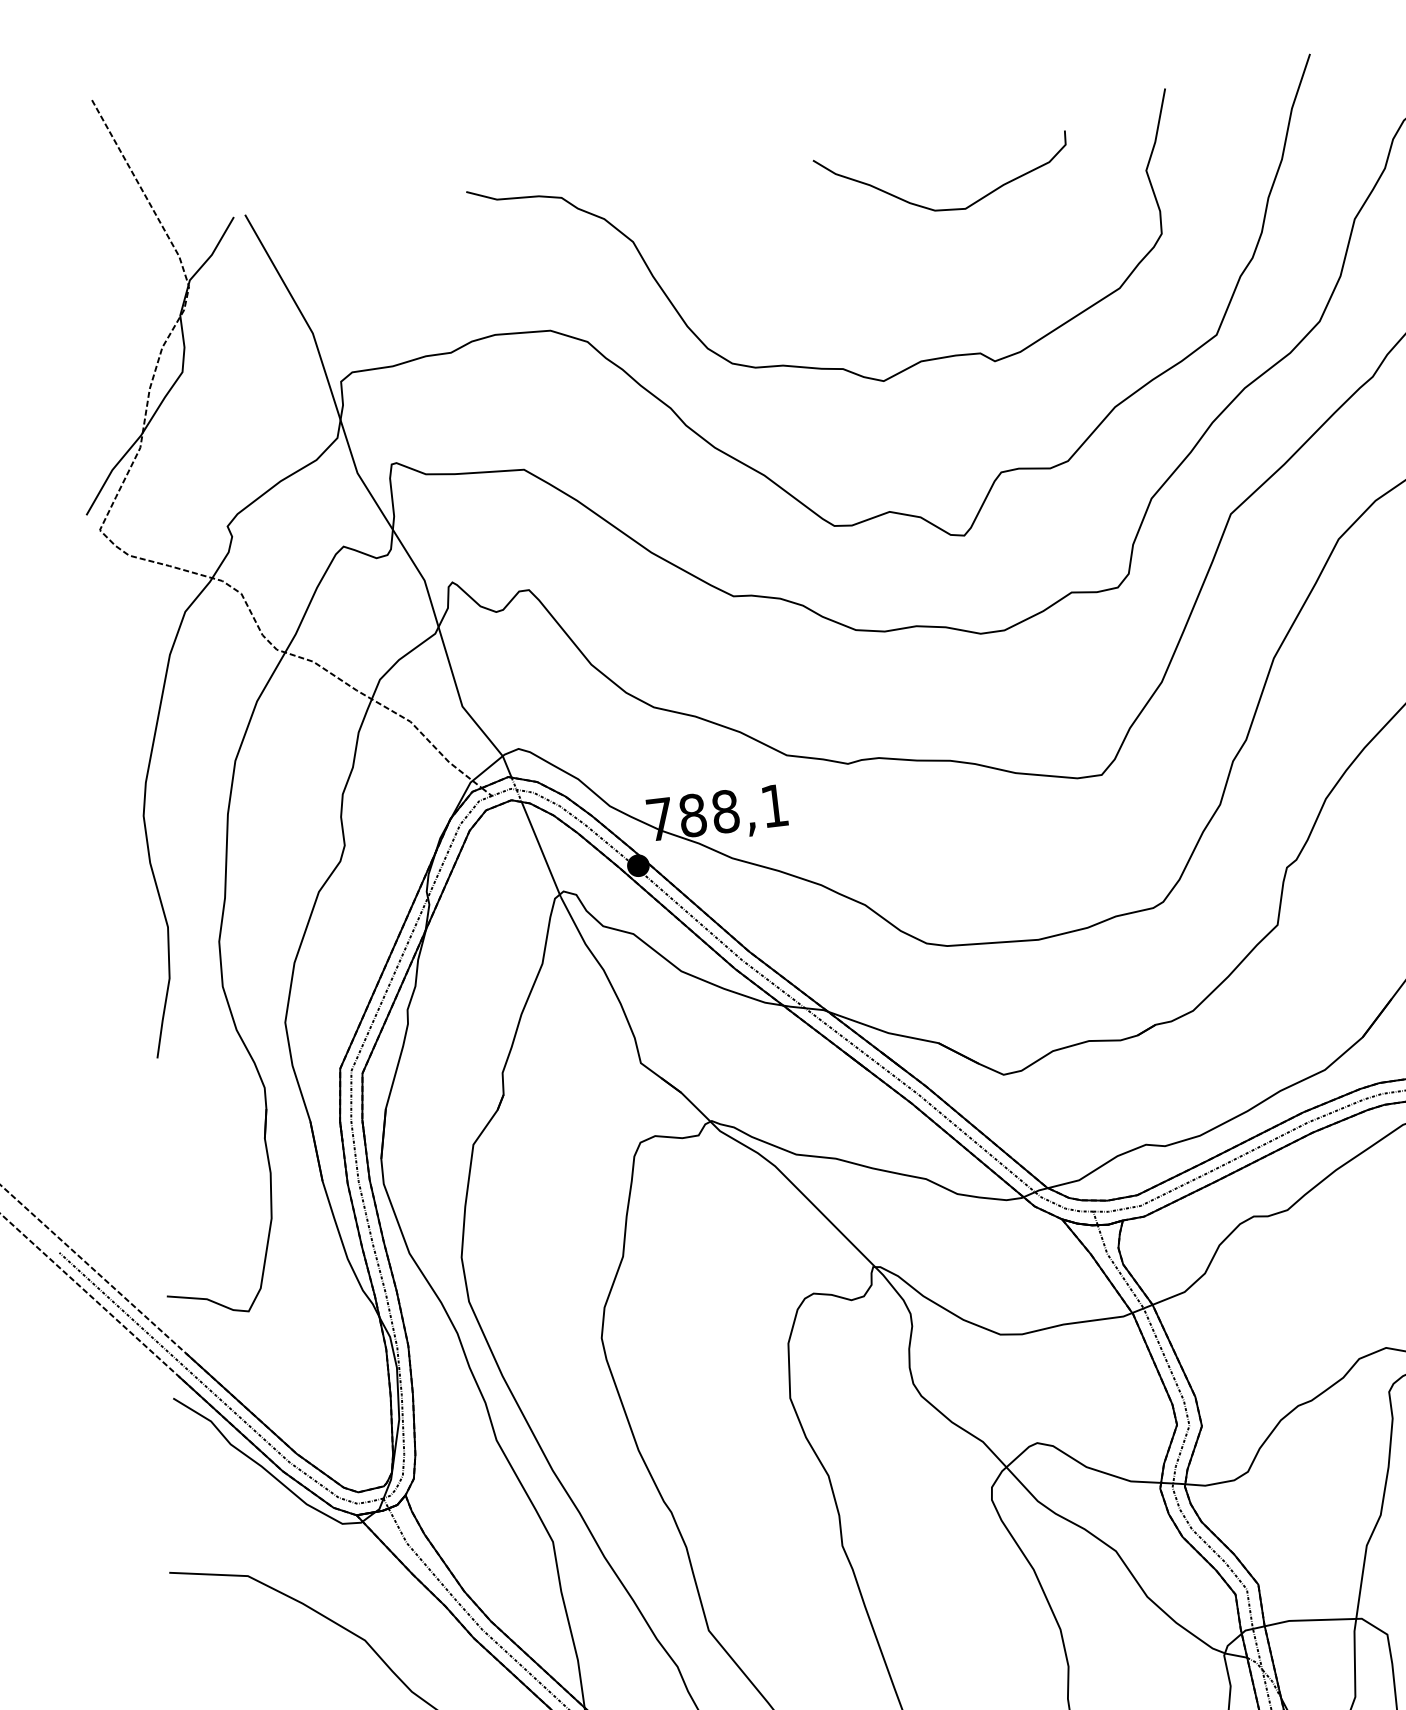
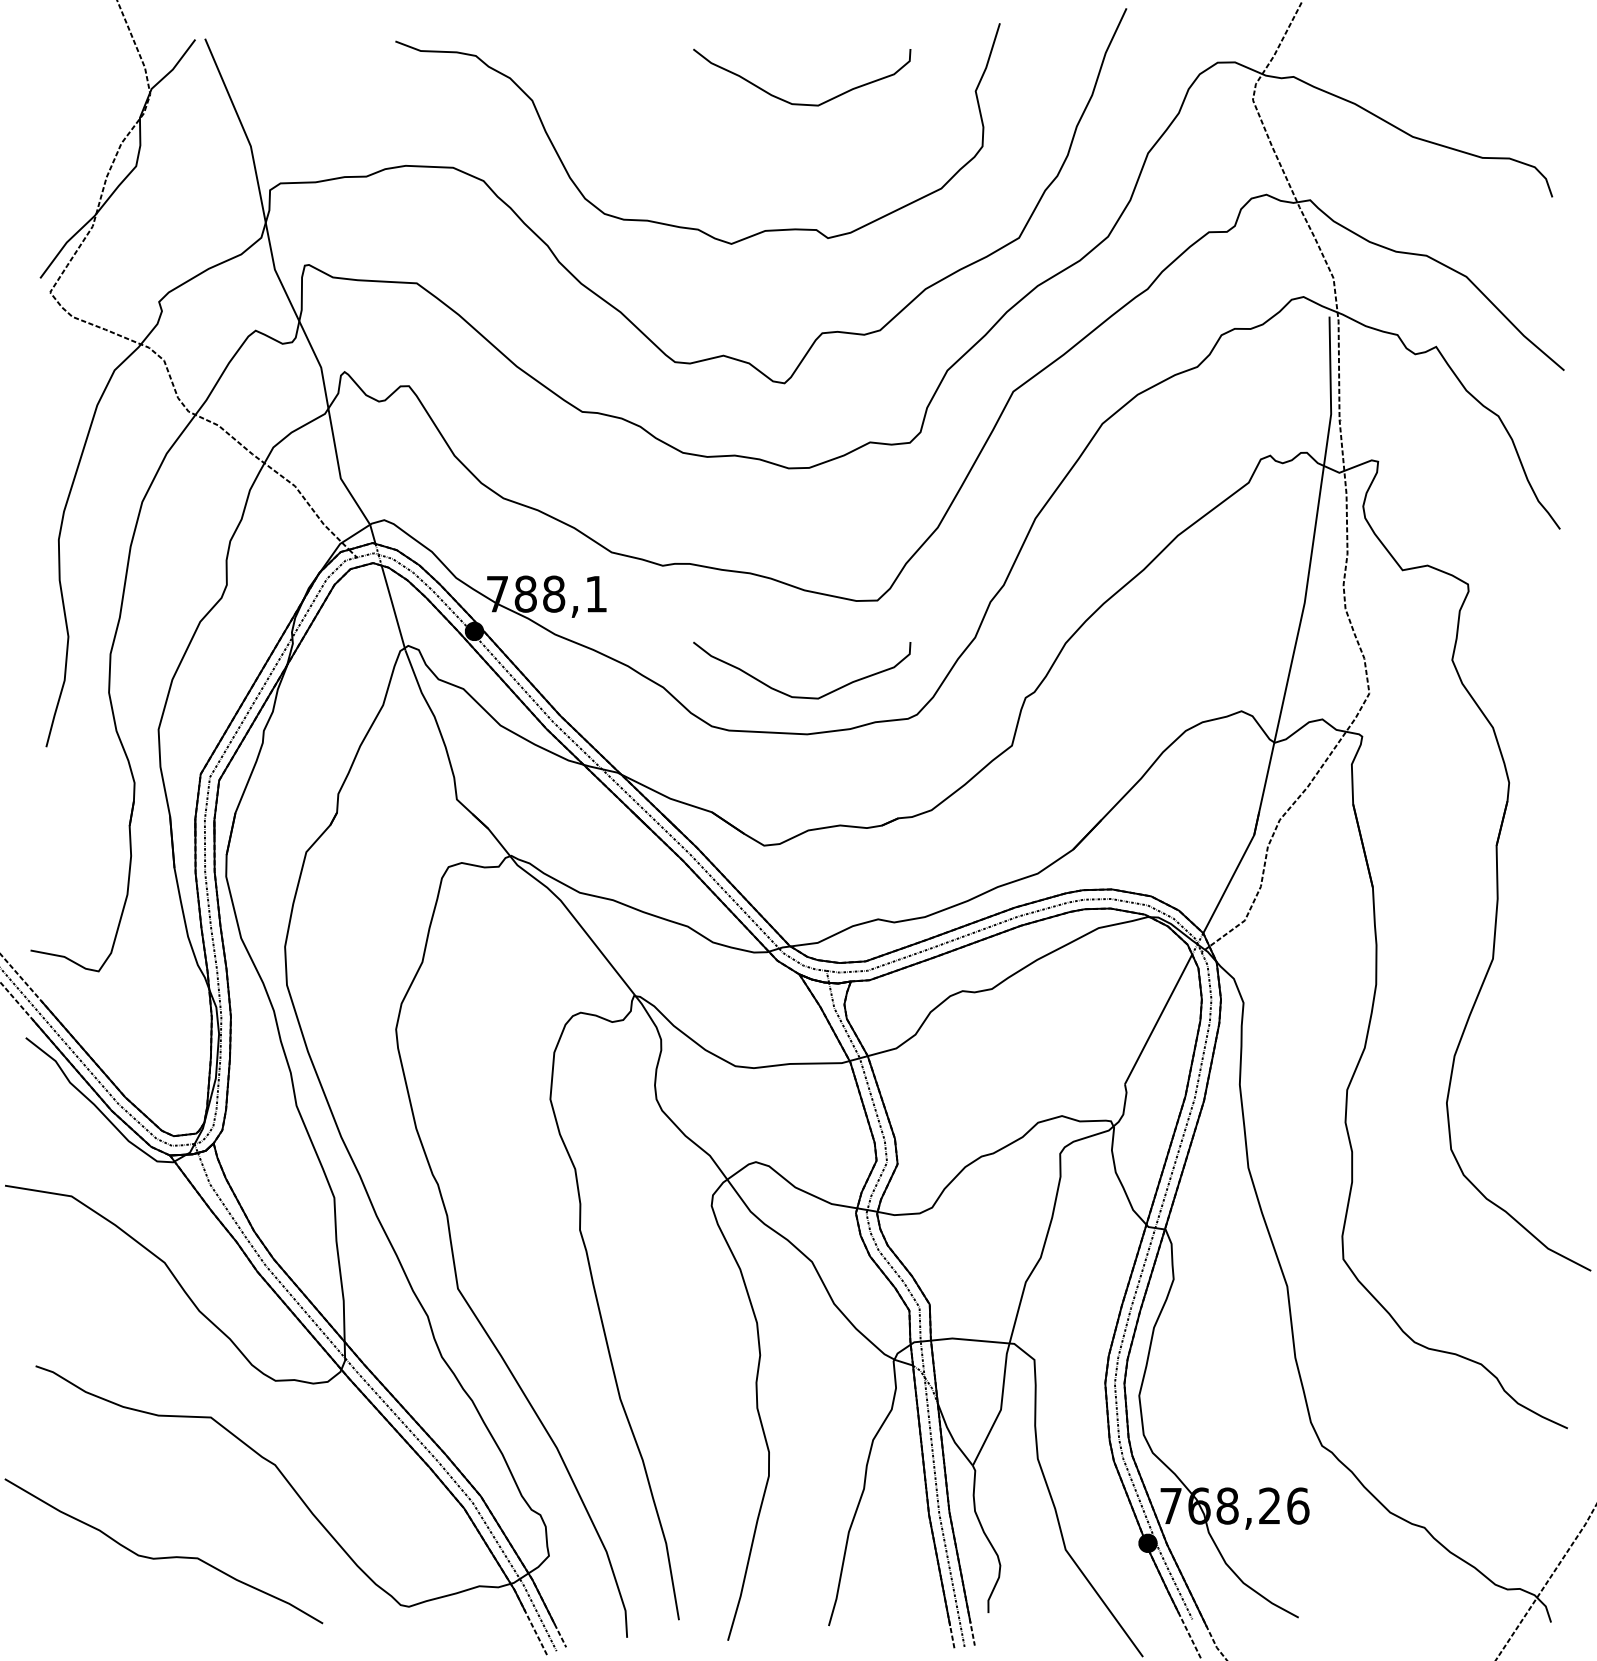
part: (1027, 896) -> (802, 696), added

